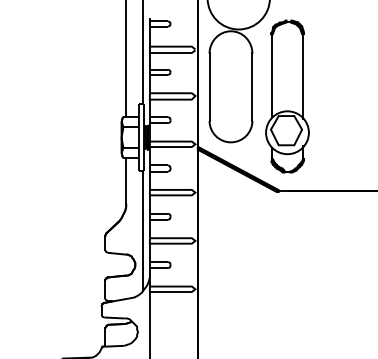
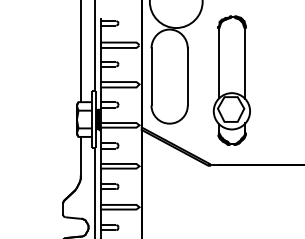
part: (287, 96) -> (231, 80), moved
fill: (237, 169) -> (175, 146), removed

